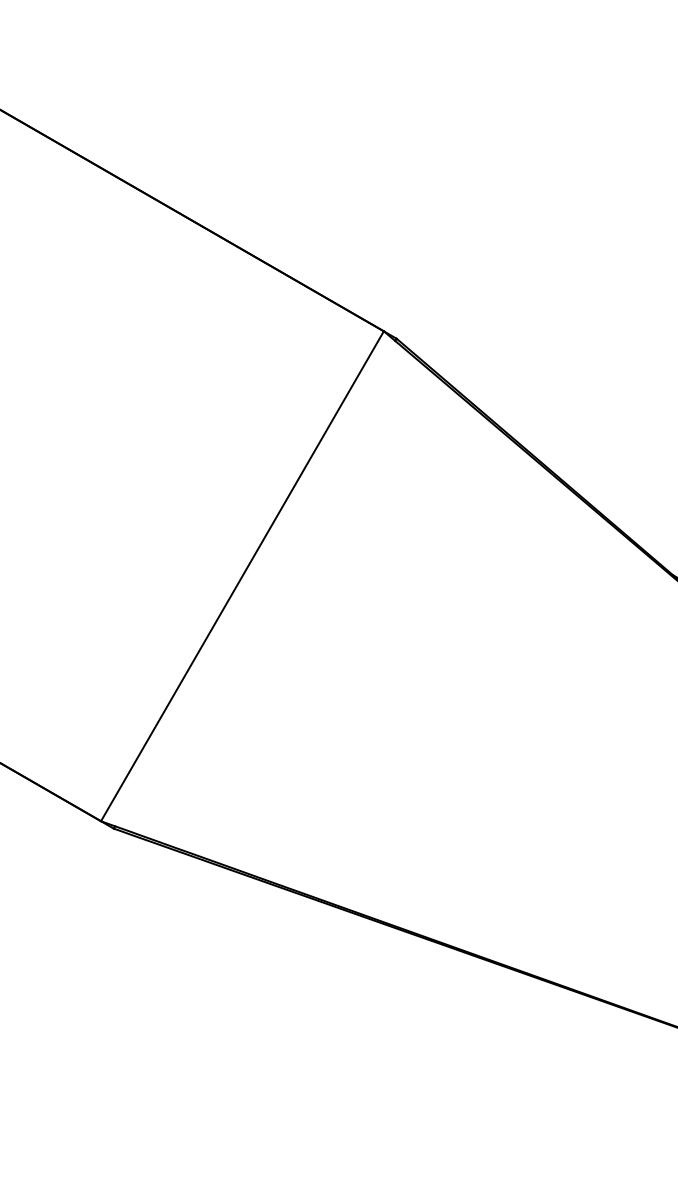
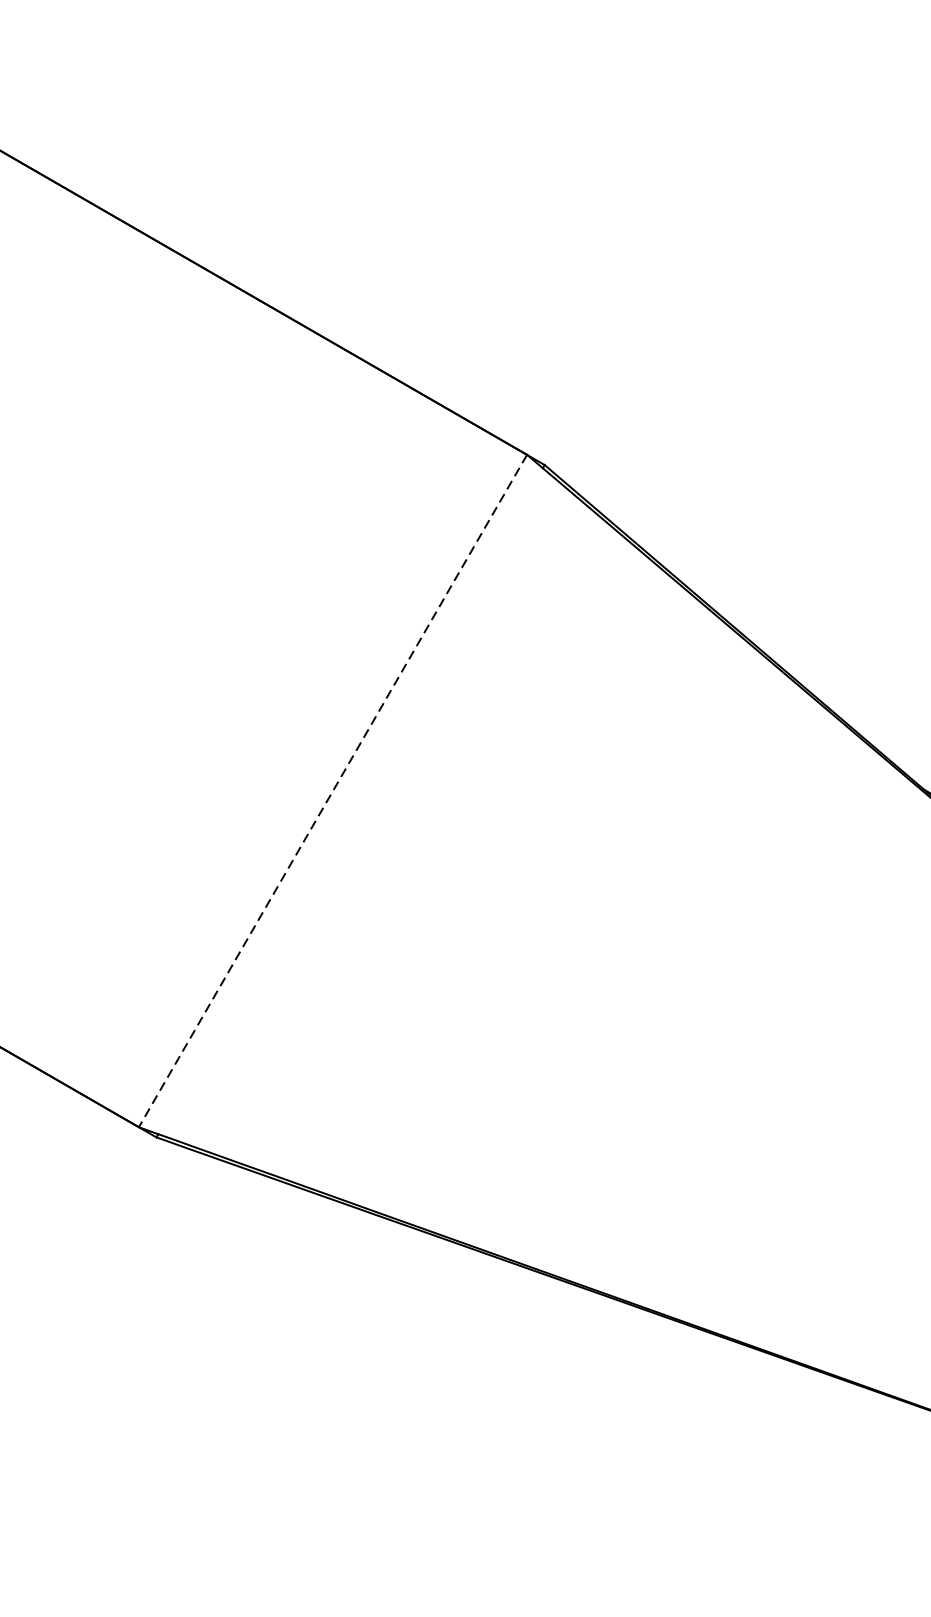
line: (242, 576) -> (333, 791), solid -> dashed

